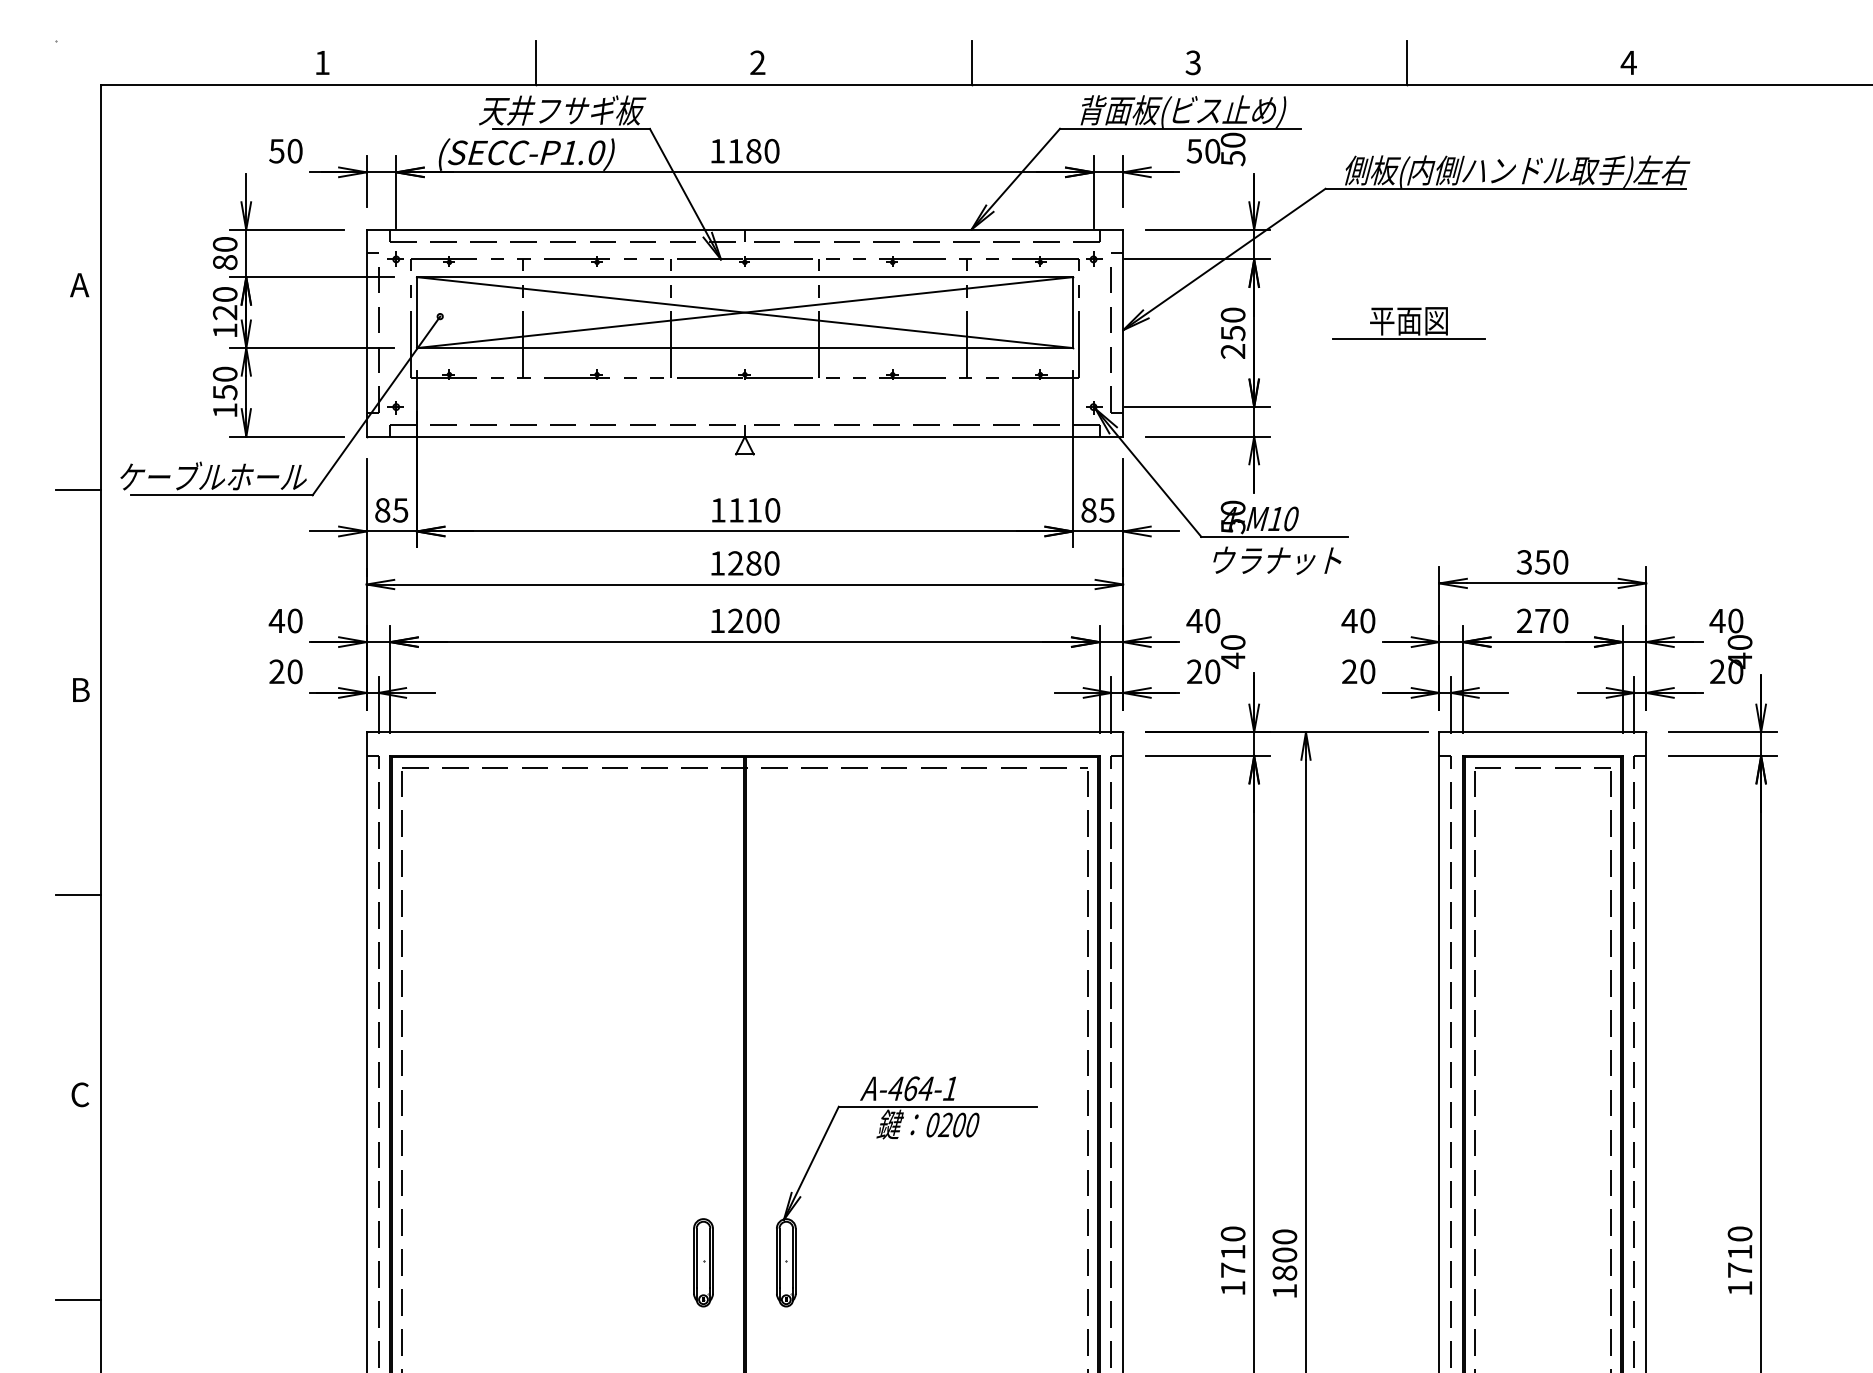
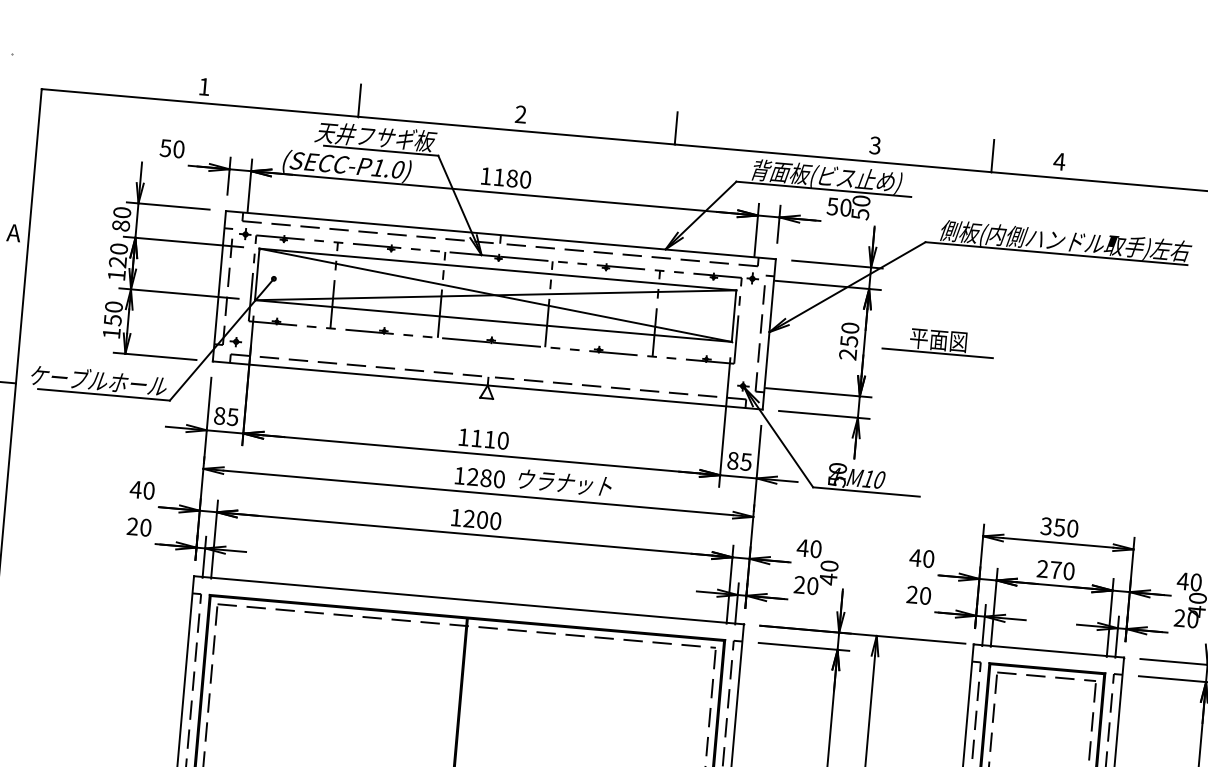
text: (1192, 62) -> (874, 145), moved
text: (1628, 62) -> (1059, 161), moved
part: (1408, 323) -> (938, 341), moved
text: (1277, 560) -> (565, 482), moved

